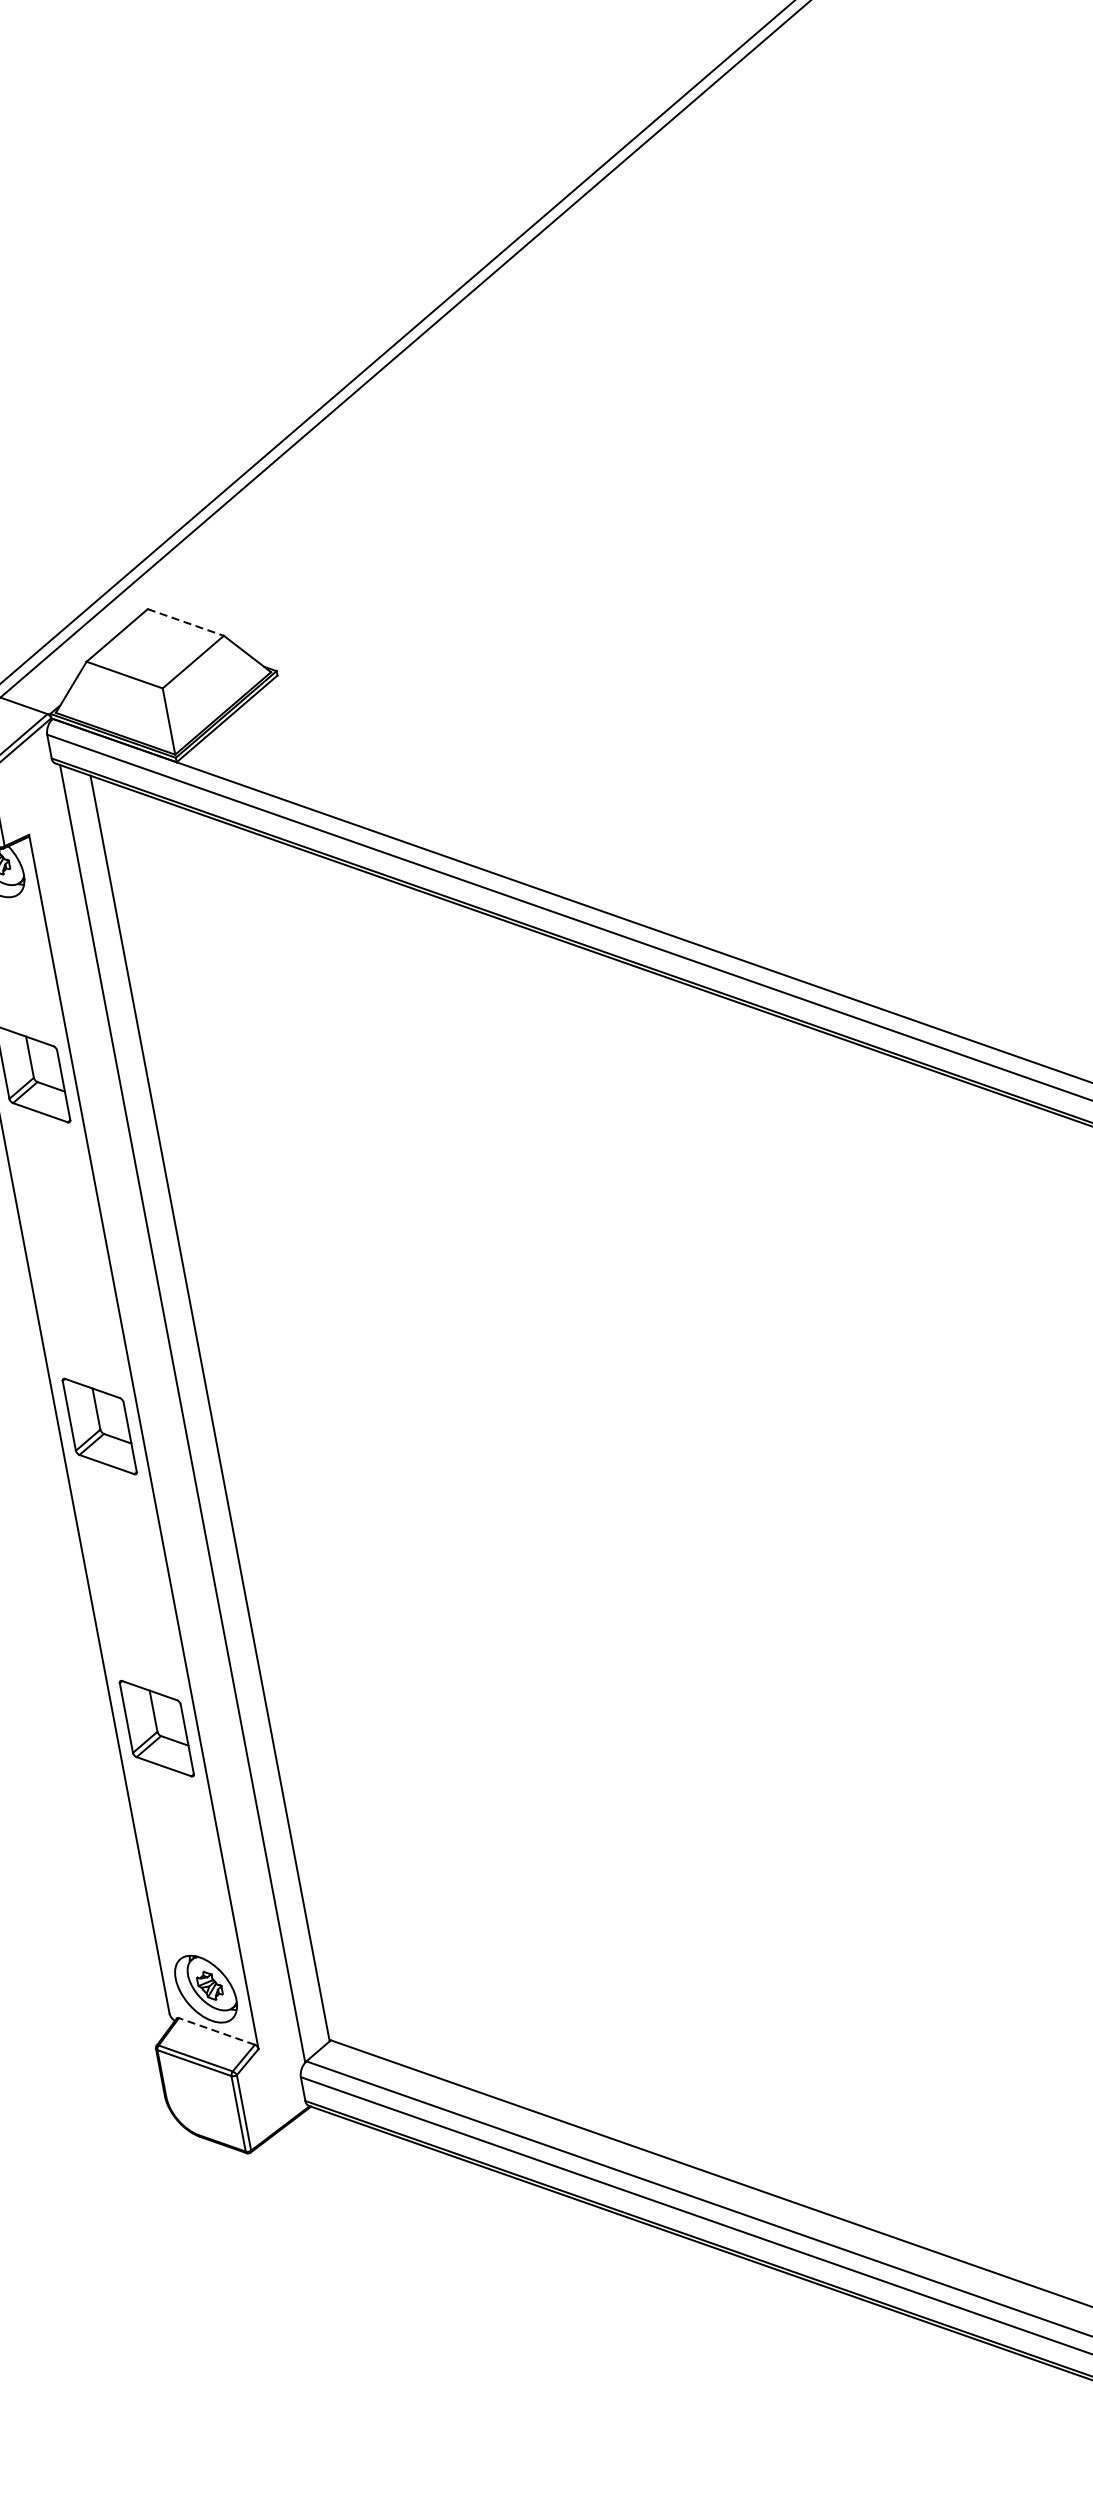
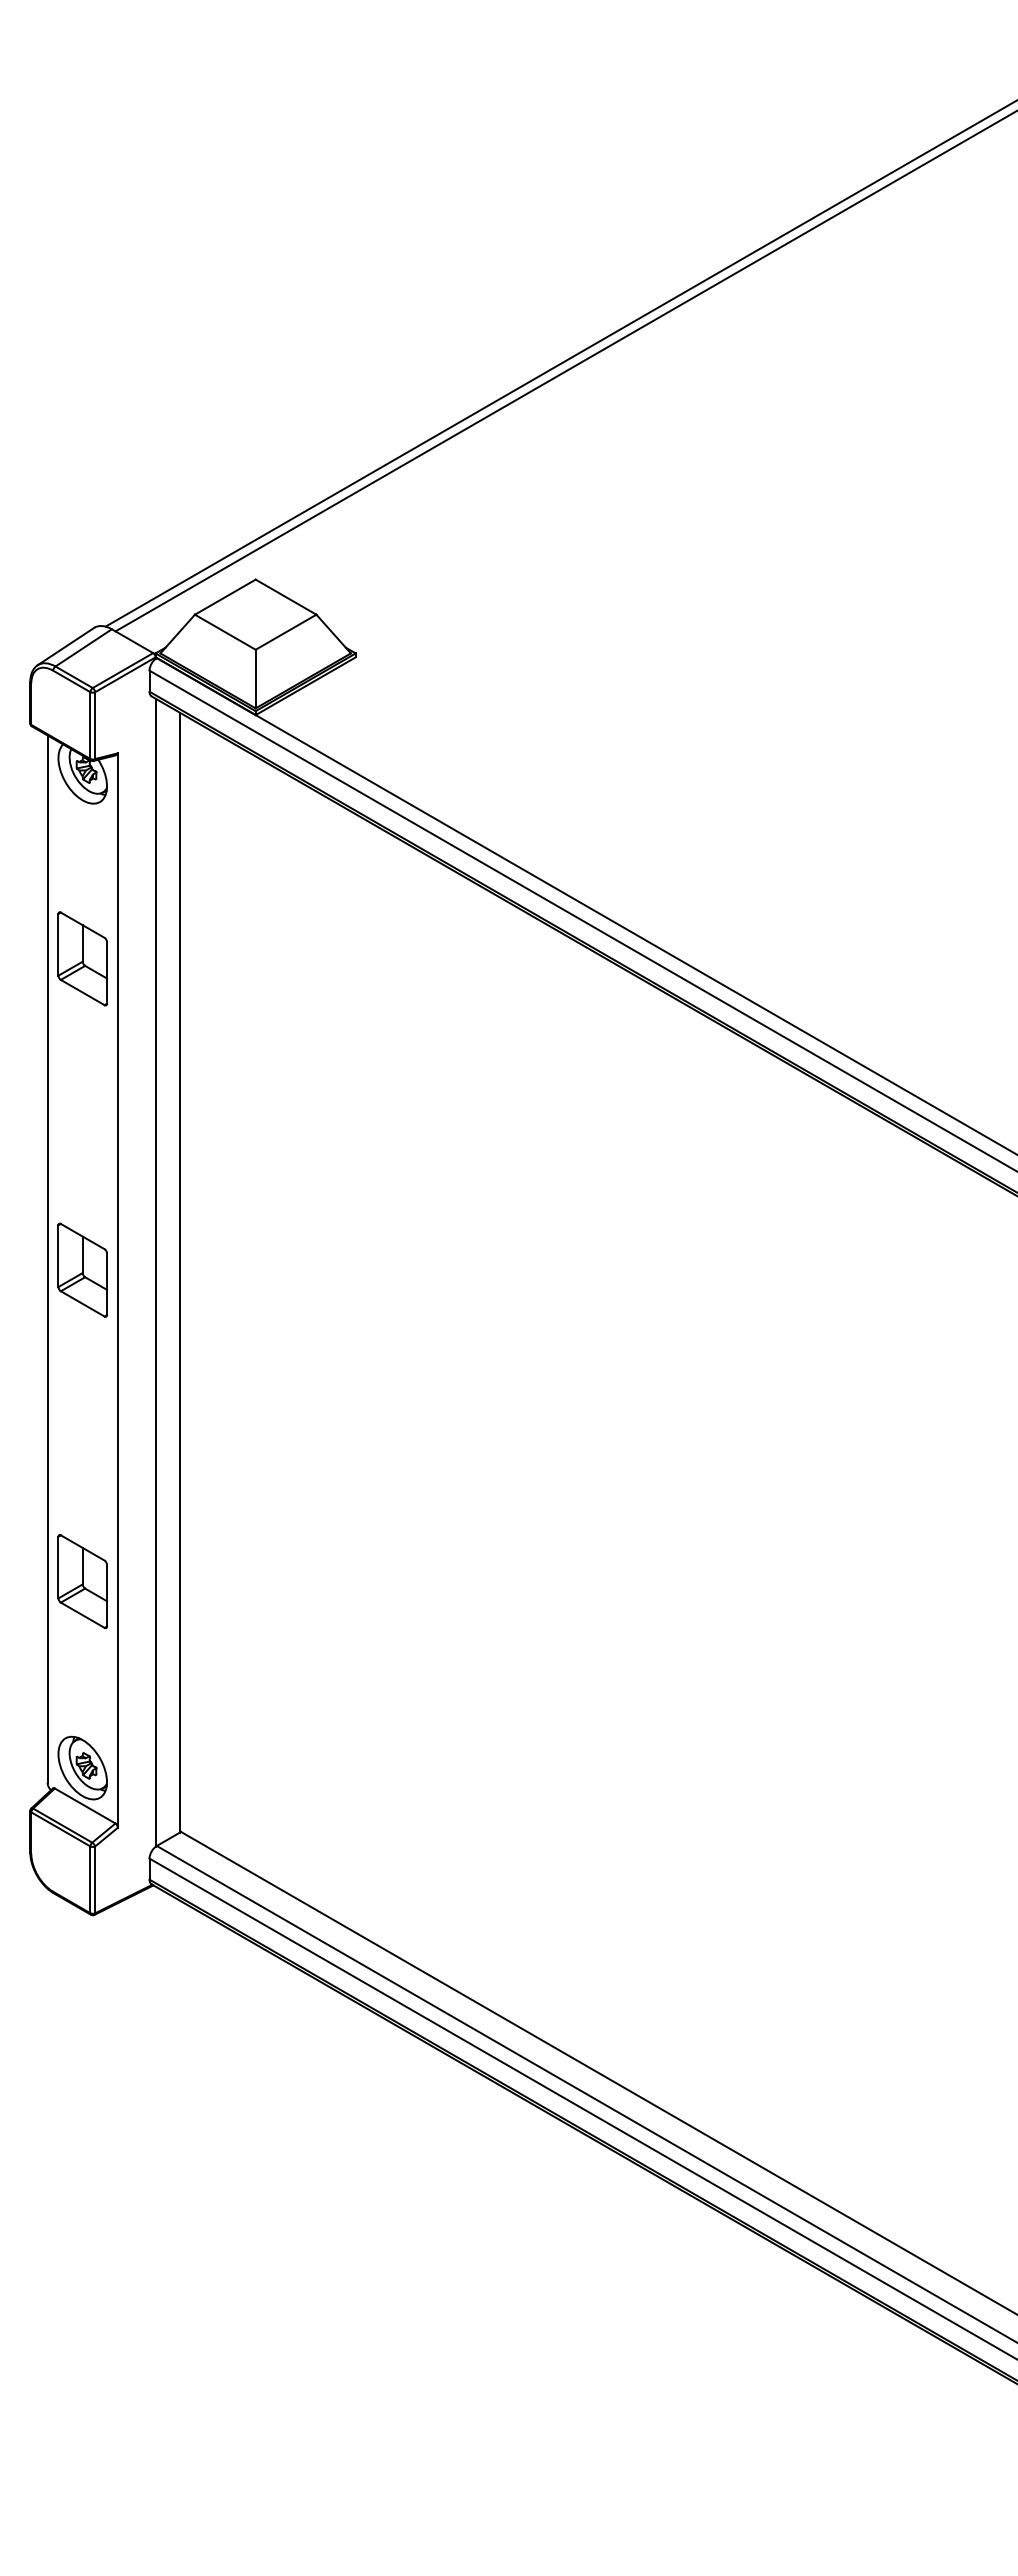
line: (186, 622) -> (286, 597), dashed -> solid
part: (156, 1728) -> (82, 1581), moved
line: (216, 2031) -> (84, 1805), dashed -> solid

